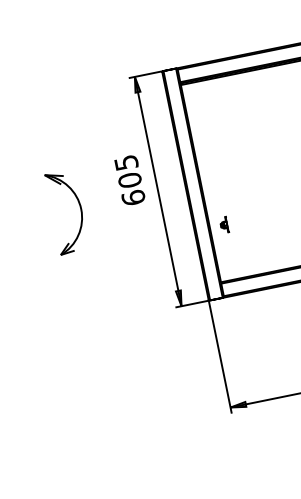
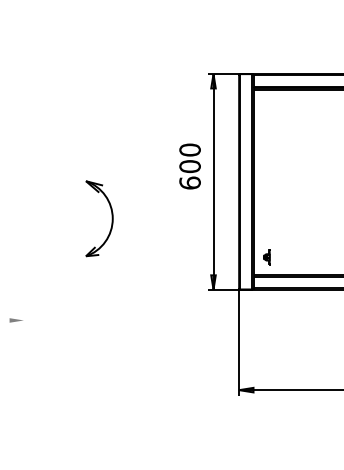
text: (125, 162) -> (189, 149), 605 -> 600
part: (79, 209) -> (111, 218), moved
part: (223, 225) -> (266, 257), moved

